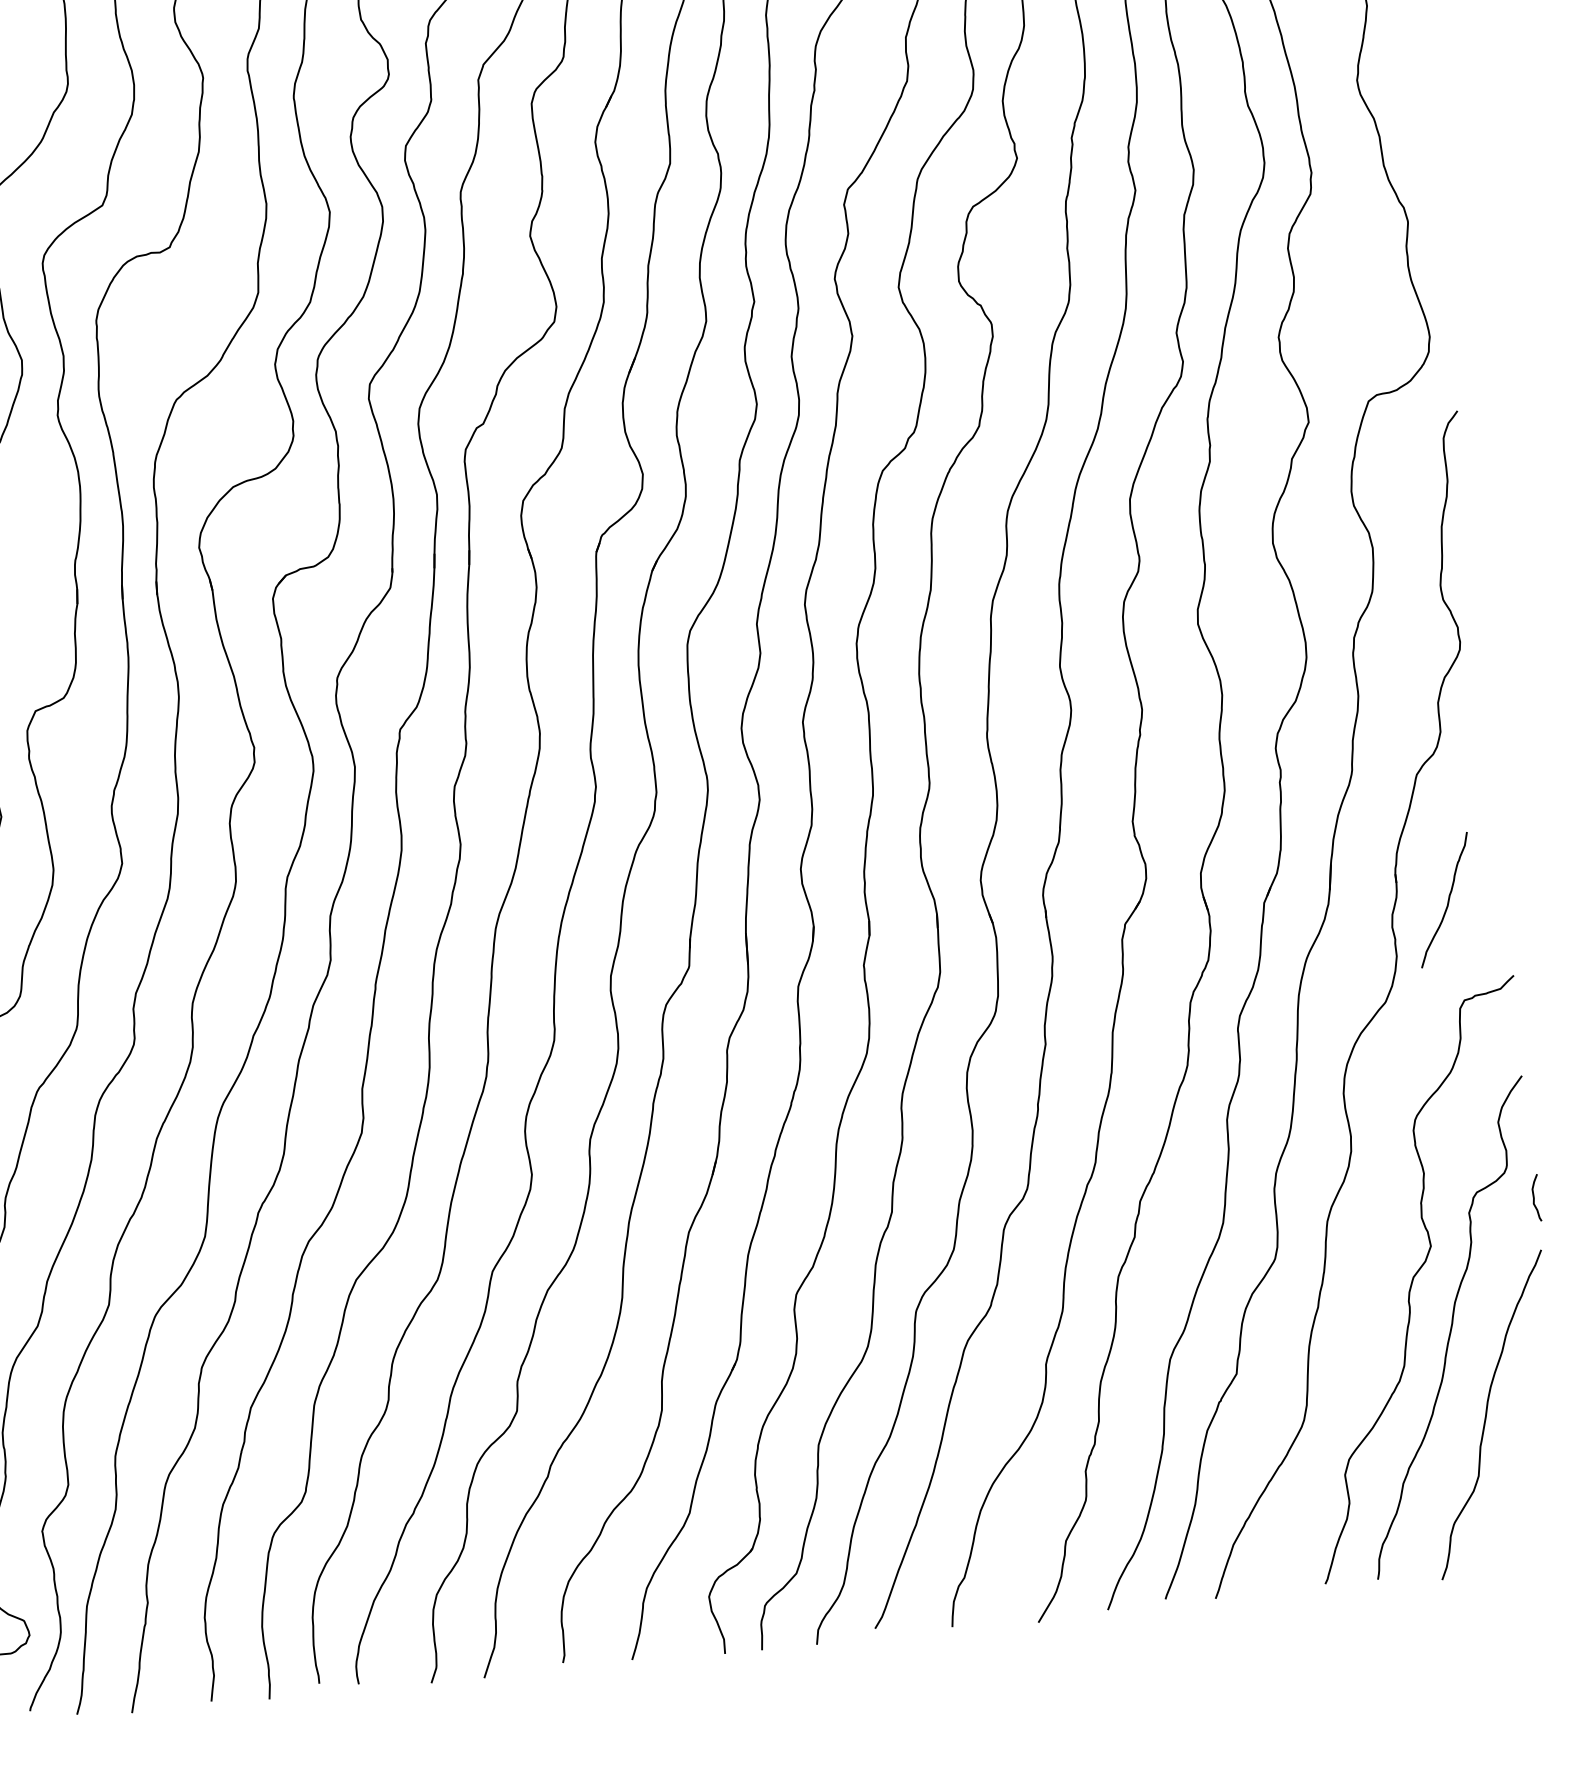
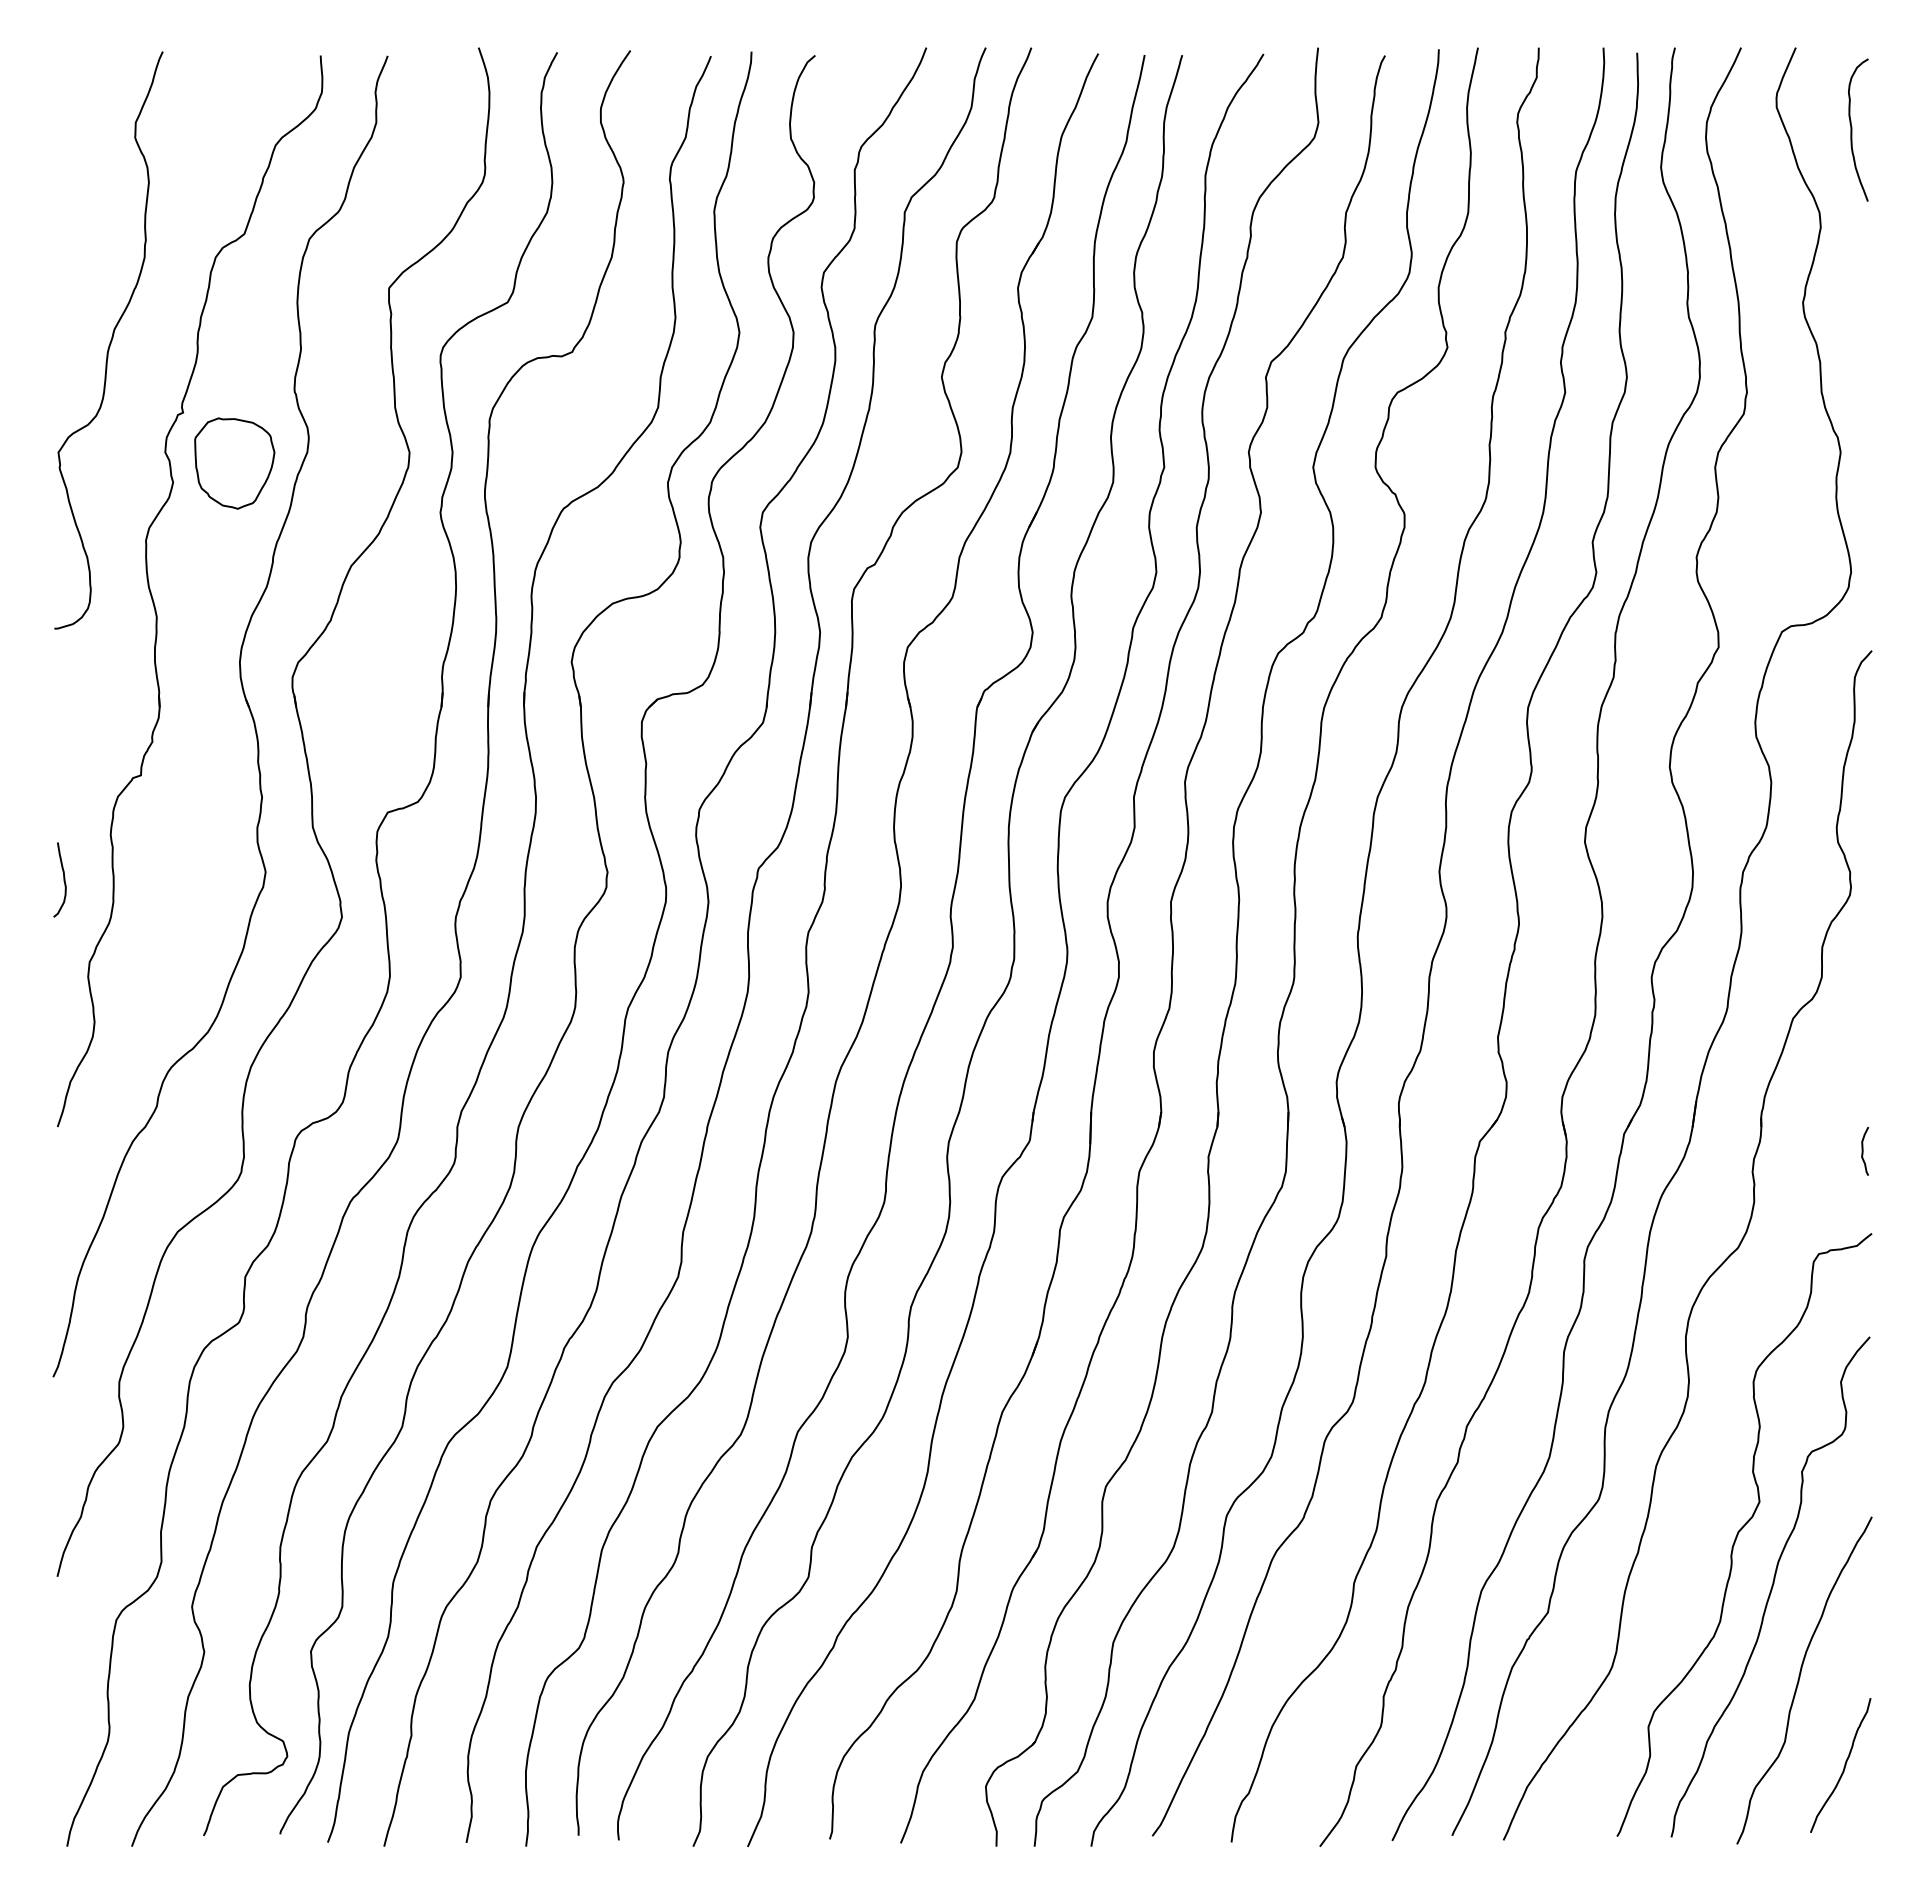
curve: (1447, 901) -> (1843, 1767), moved
curve: (1534, 1197) -> (1863, 1150), moved

